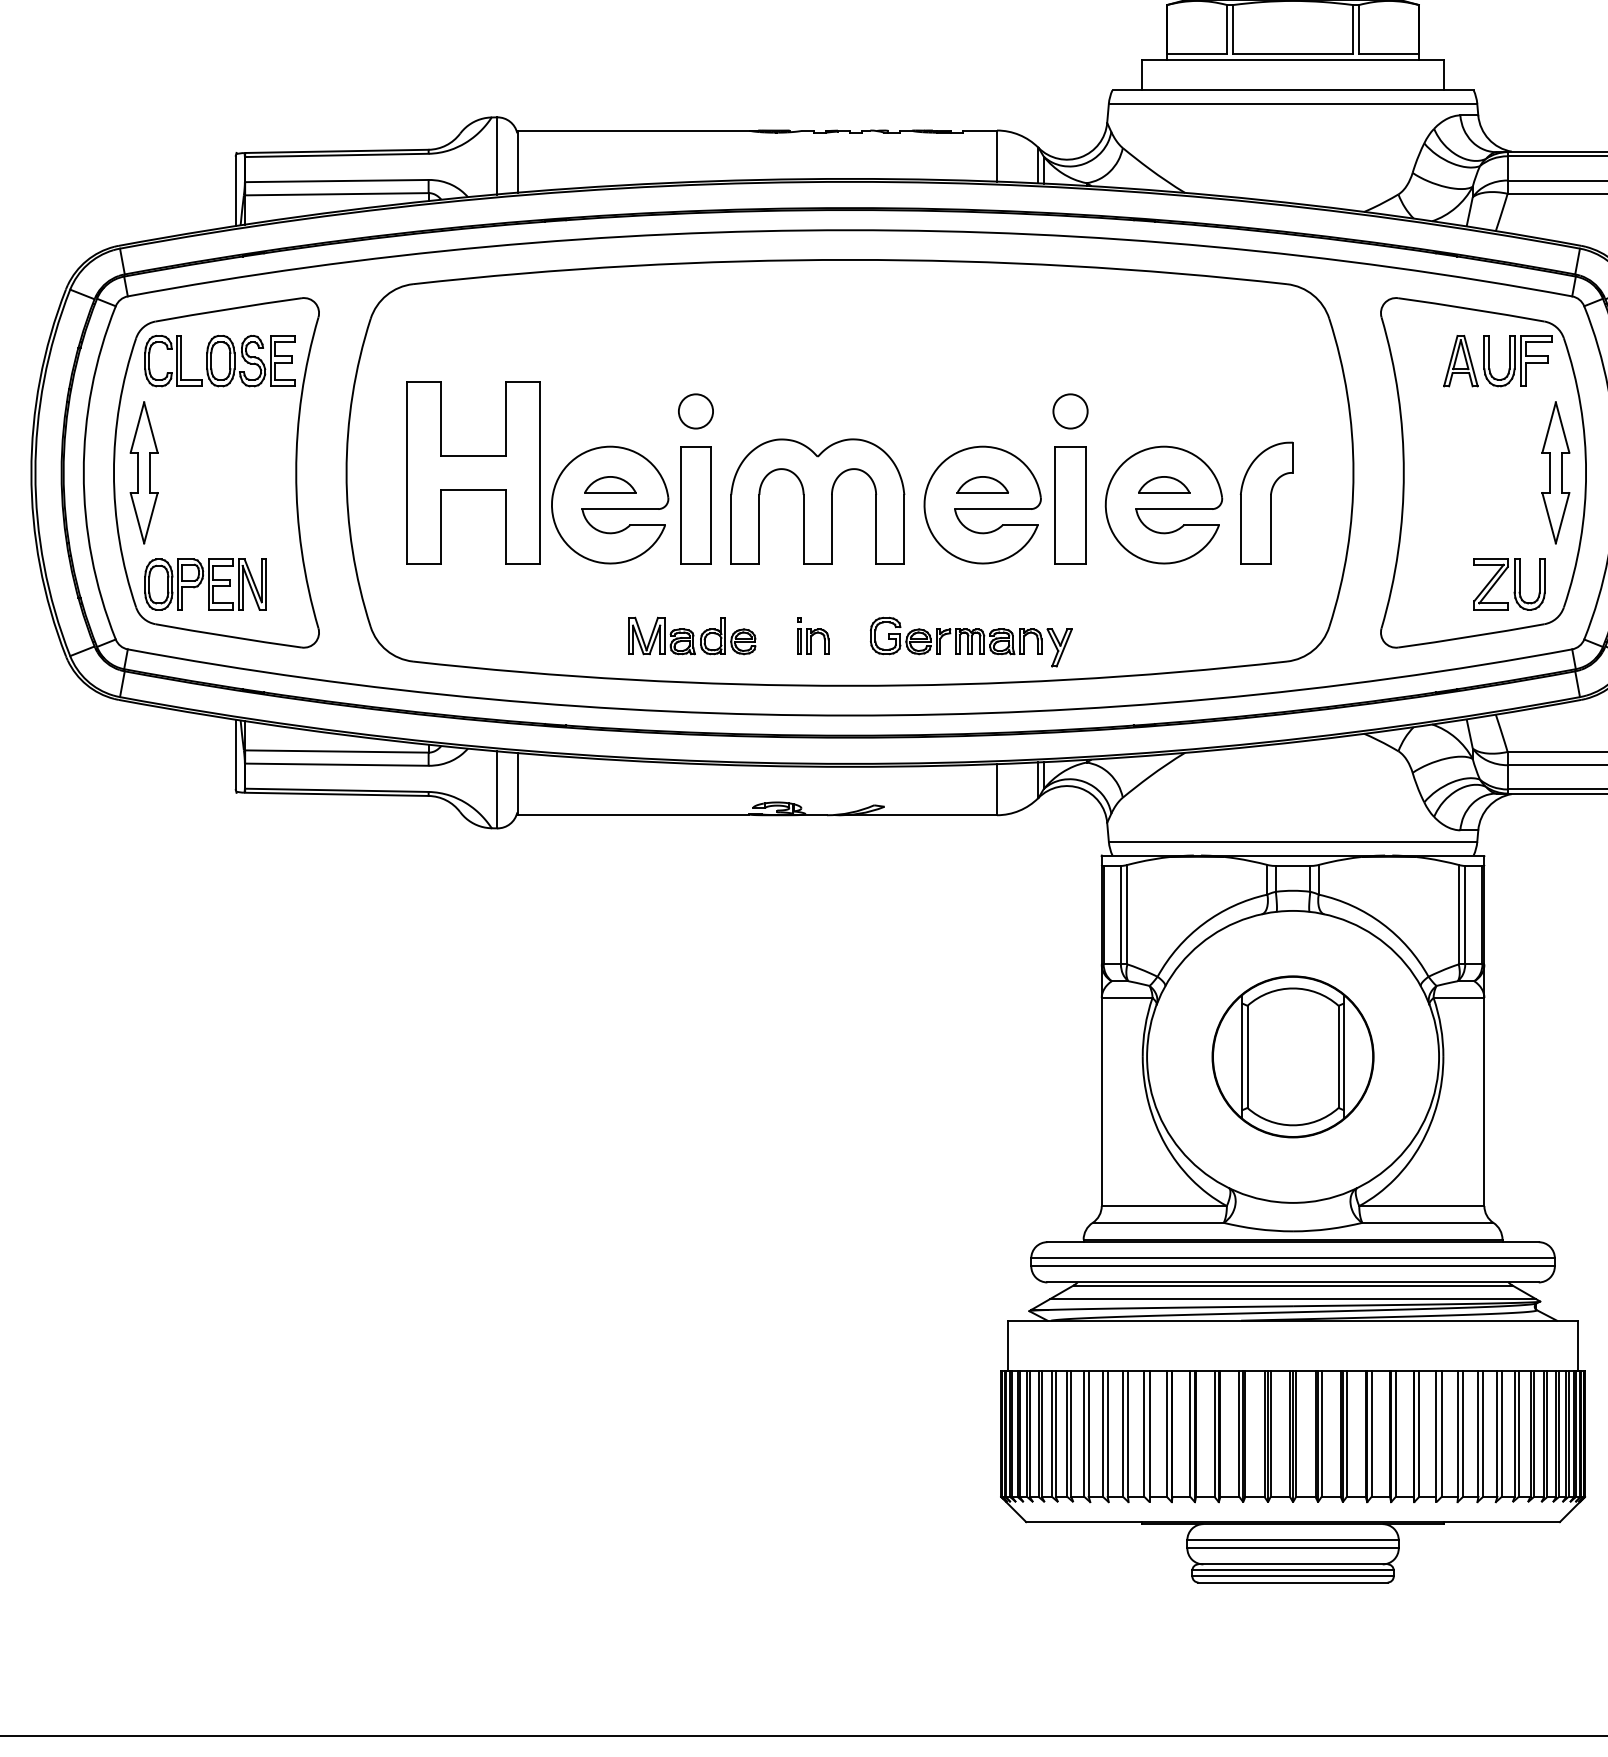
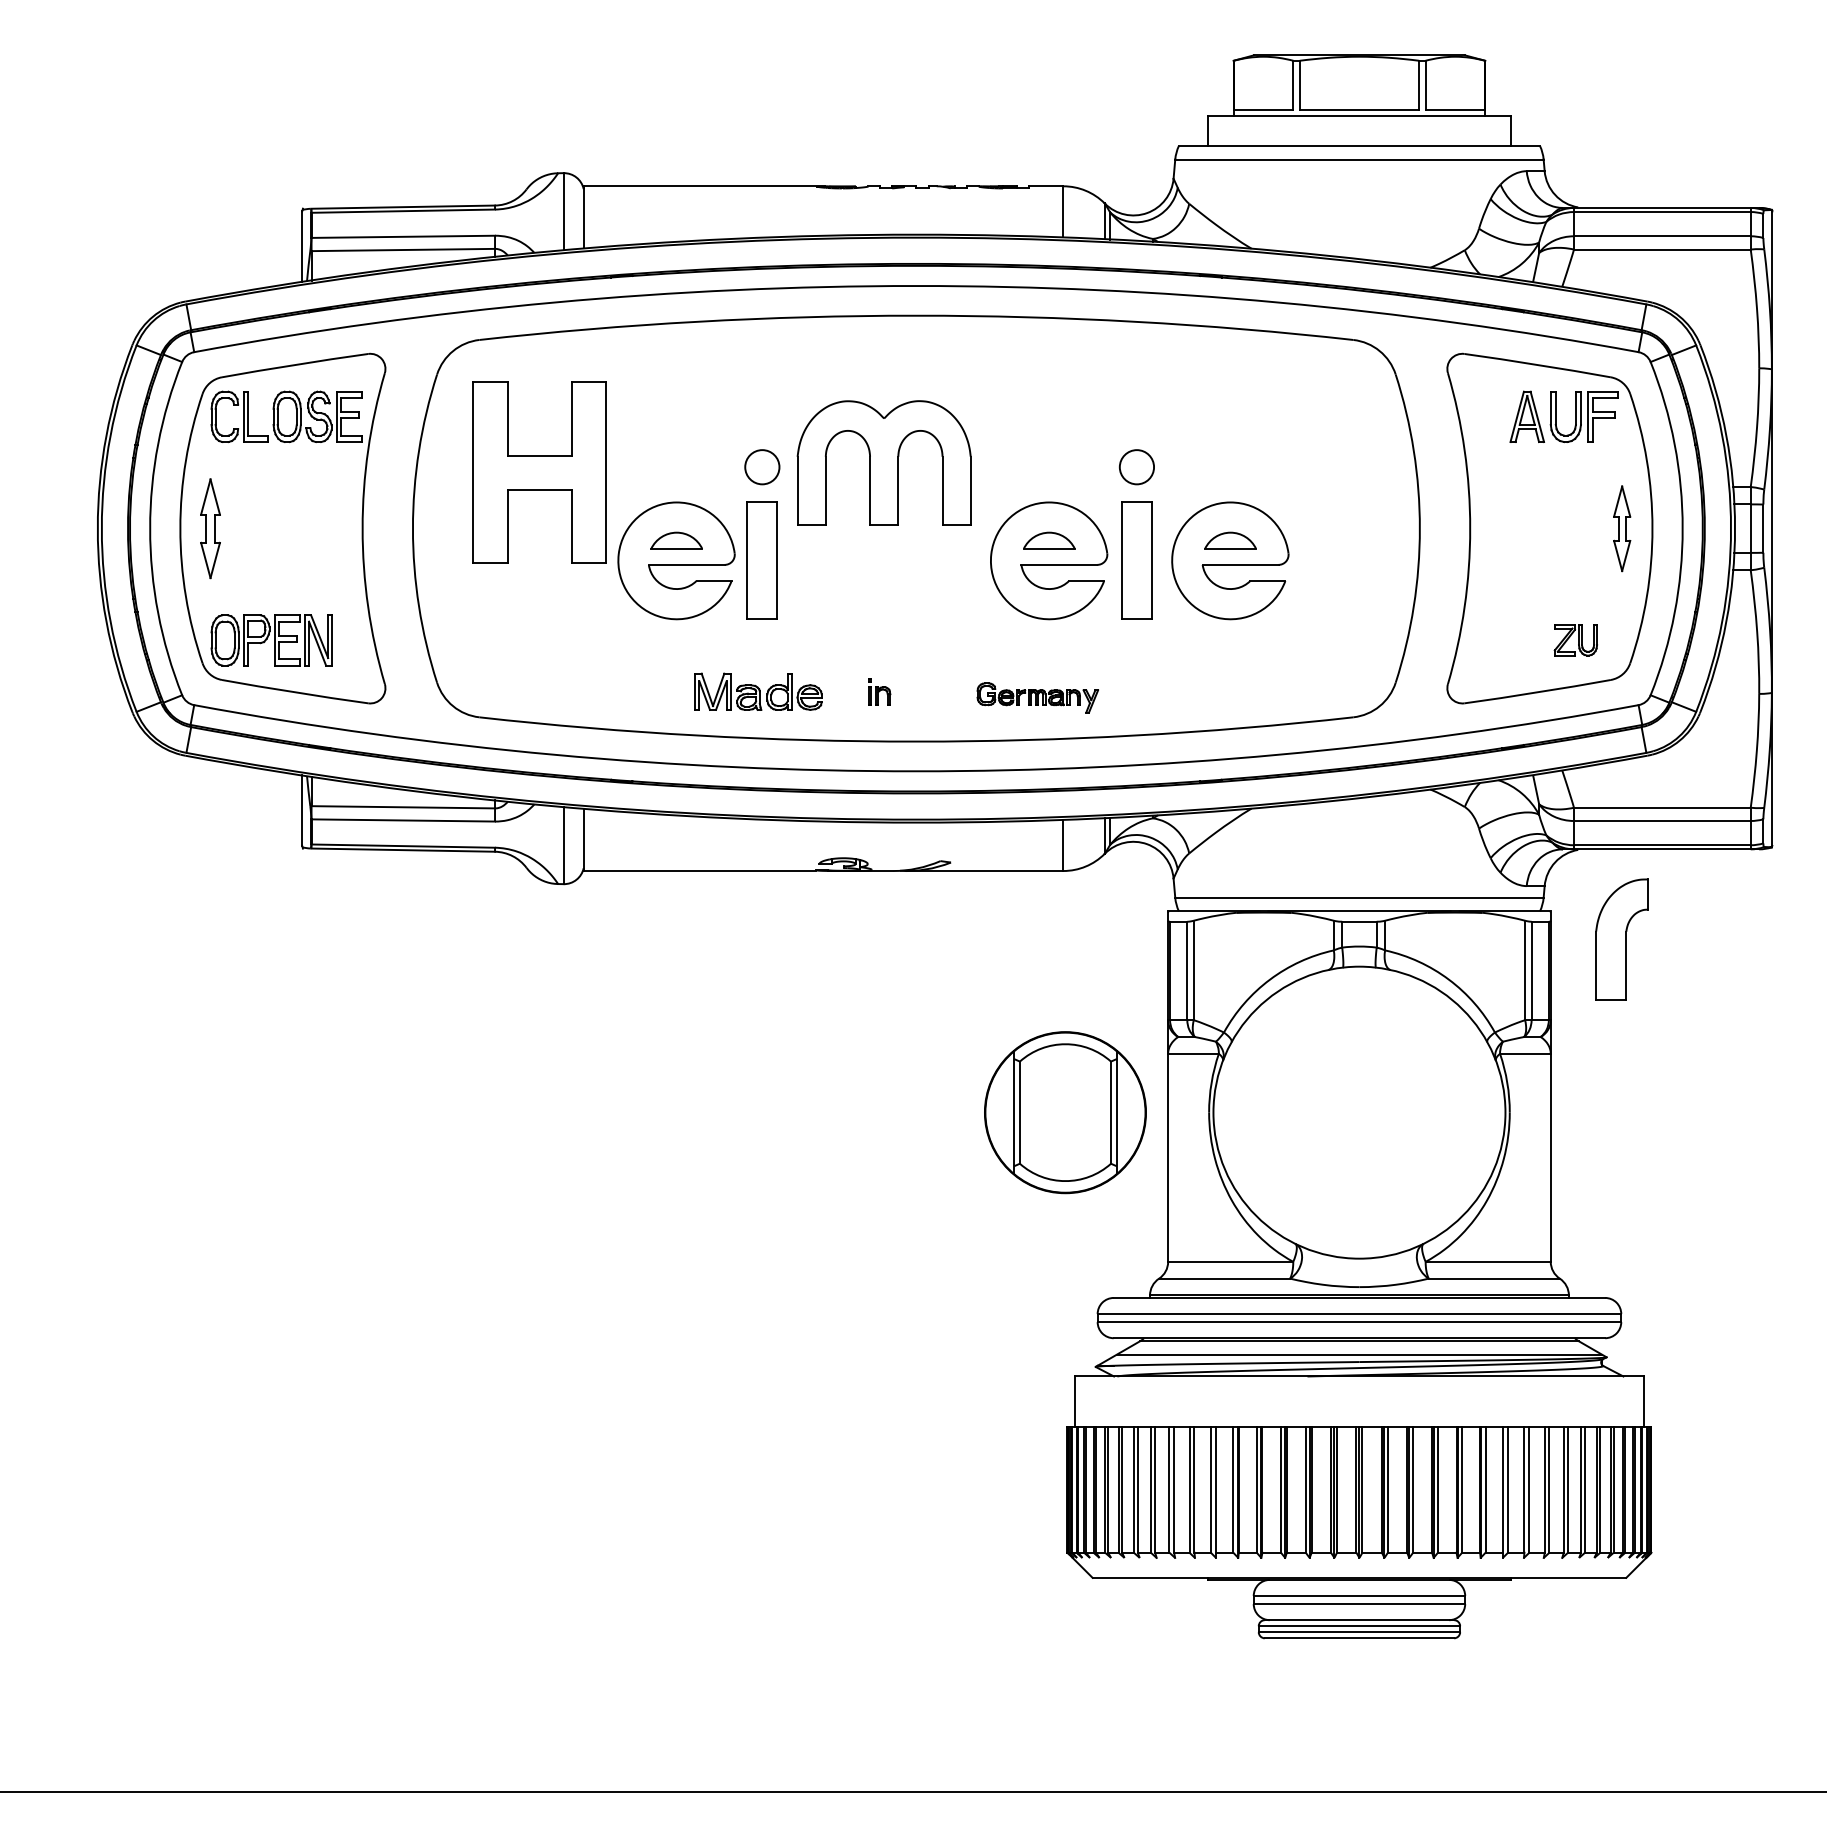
part: (144, 472) -> (210, 528), size x0.7
part: (473, 472) -> (539, 472), moved
part: (1555, 472) -> (1621, 528), size x0.6
part: (817, 500) -> (883, 462), moved
part: (1266, 502) -> (1621, 939), moved
part: (1509, 584) -> (1575, 640), size x0.6
part: (813, 635) -> (879, 691), size x0.7
part: (971, 641) -> (1037, 697), size x0.6
part: (1293, 1056) -> (1065, 1112), moved

